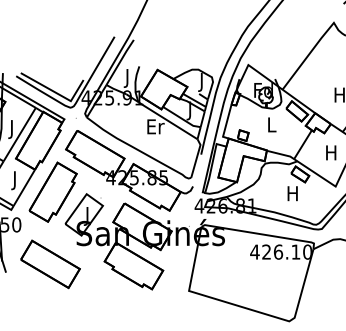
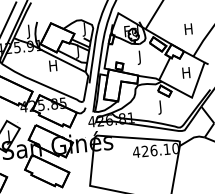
text: (155, 126) -> (53, 65), Er -> H
text: (271, 126) -> (139, 57), L -> J
text: (292, 195) -> (160, 107), H -> J

